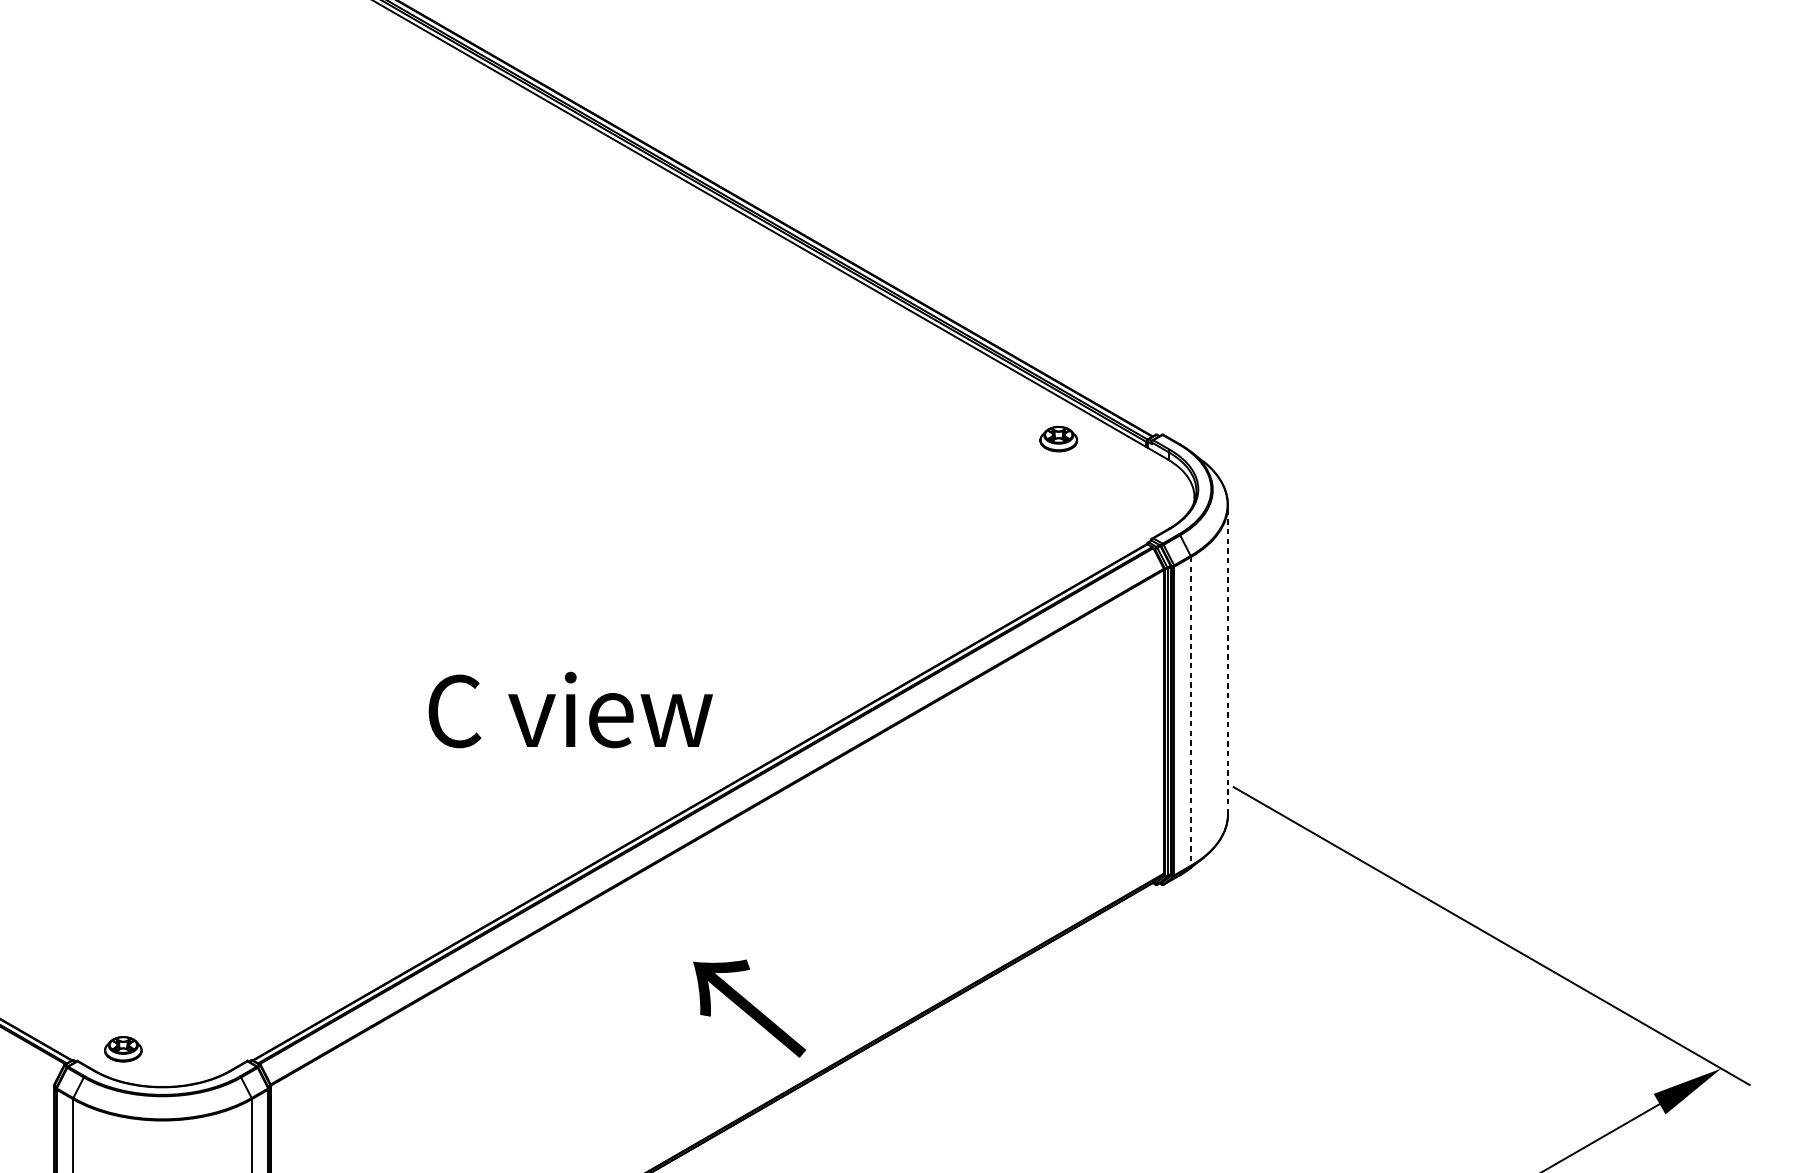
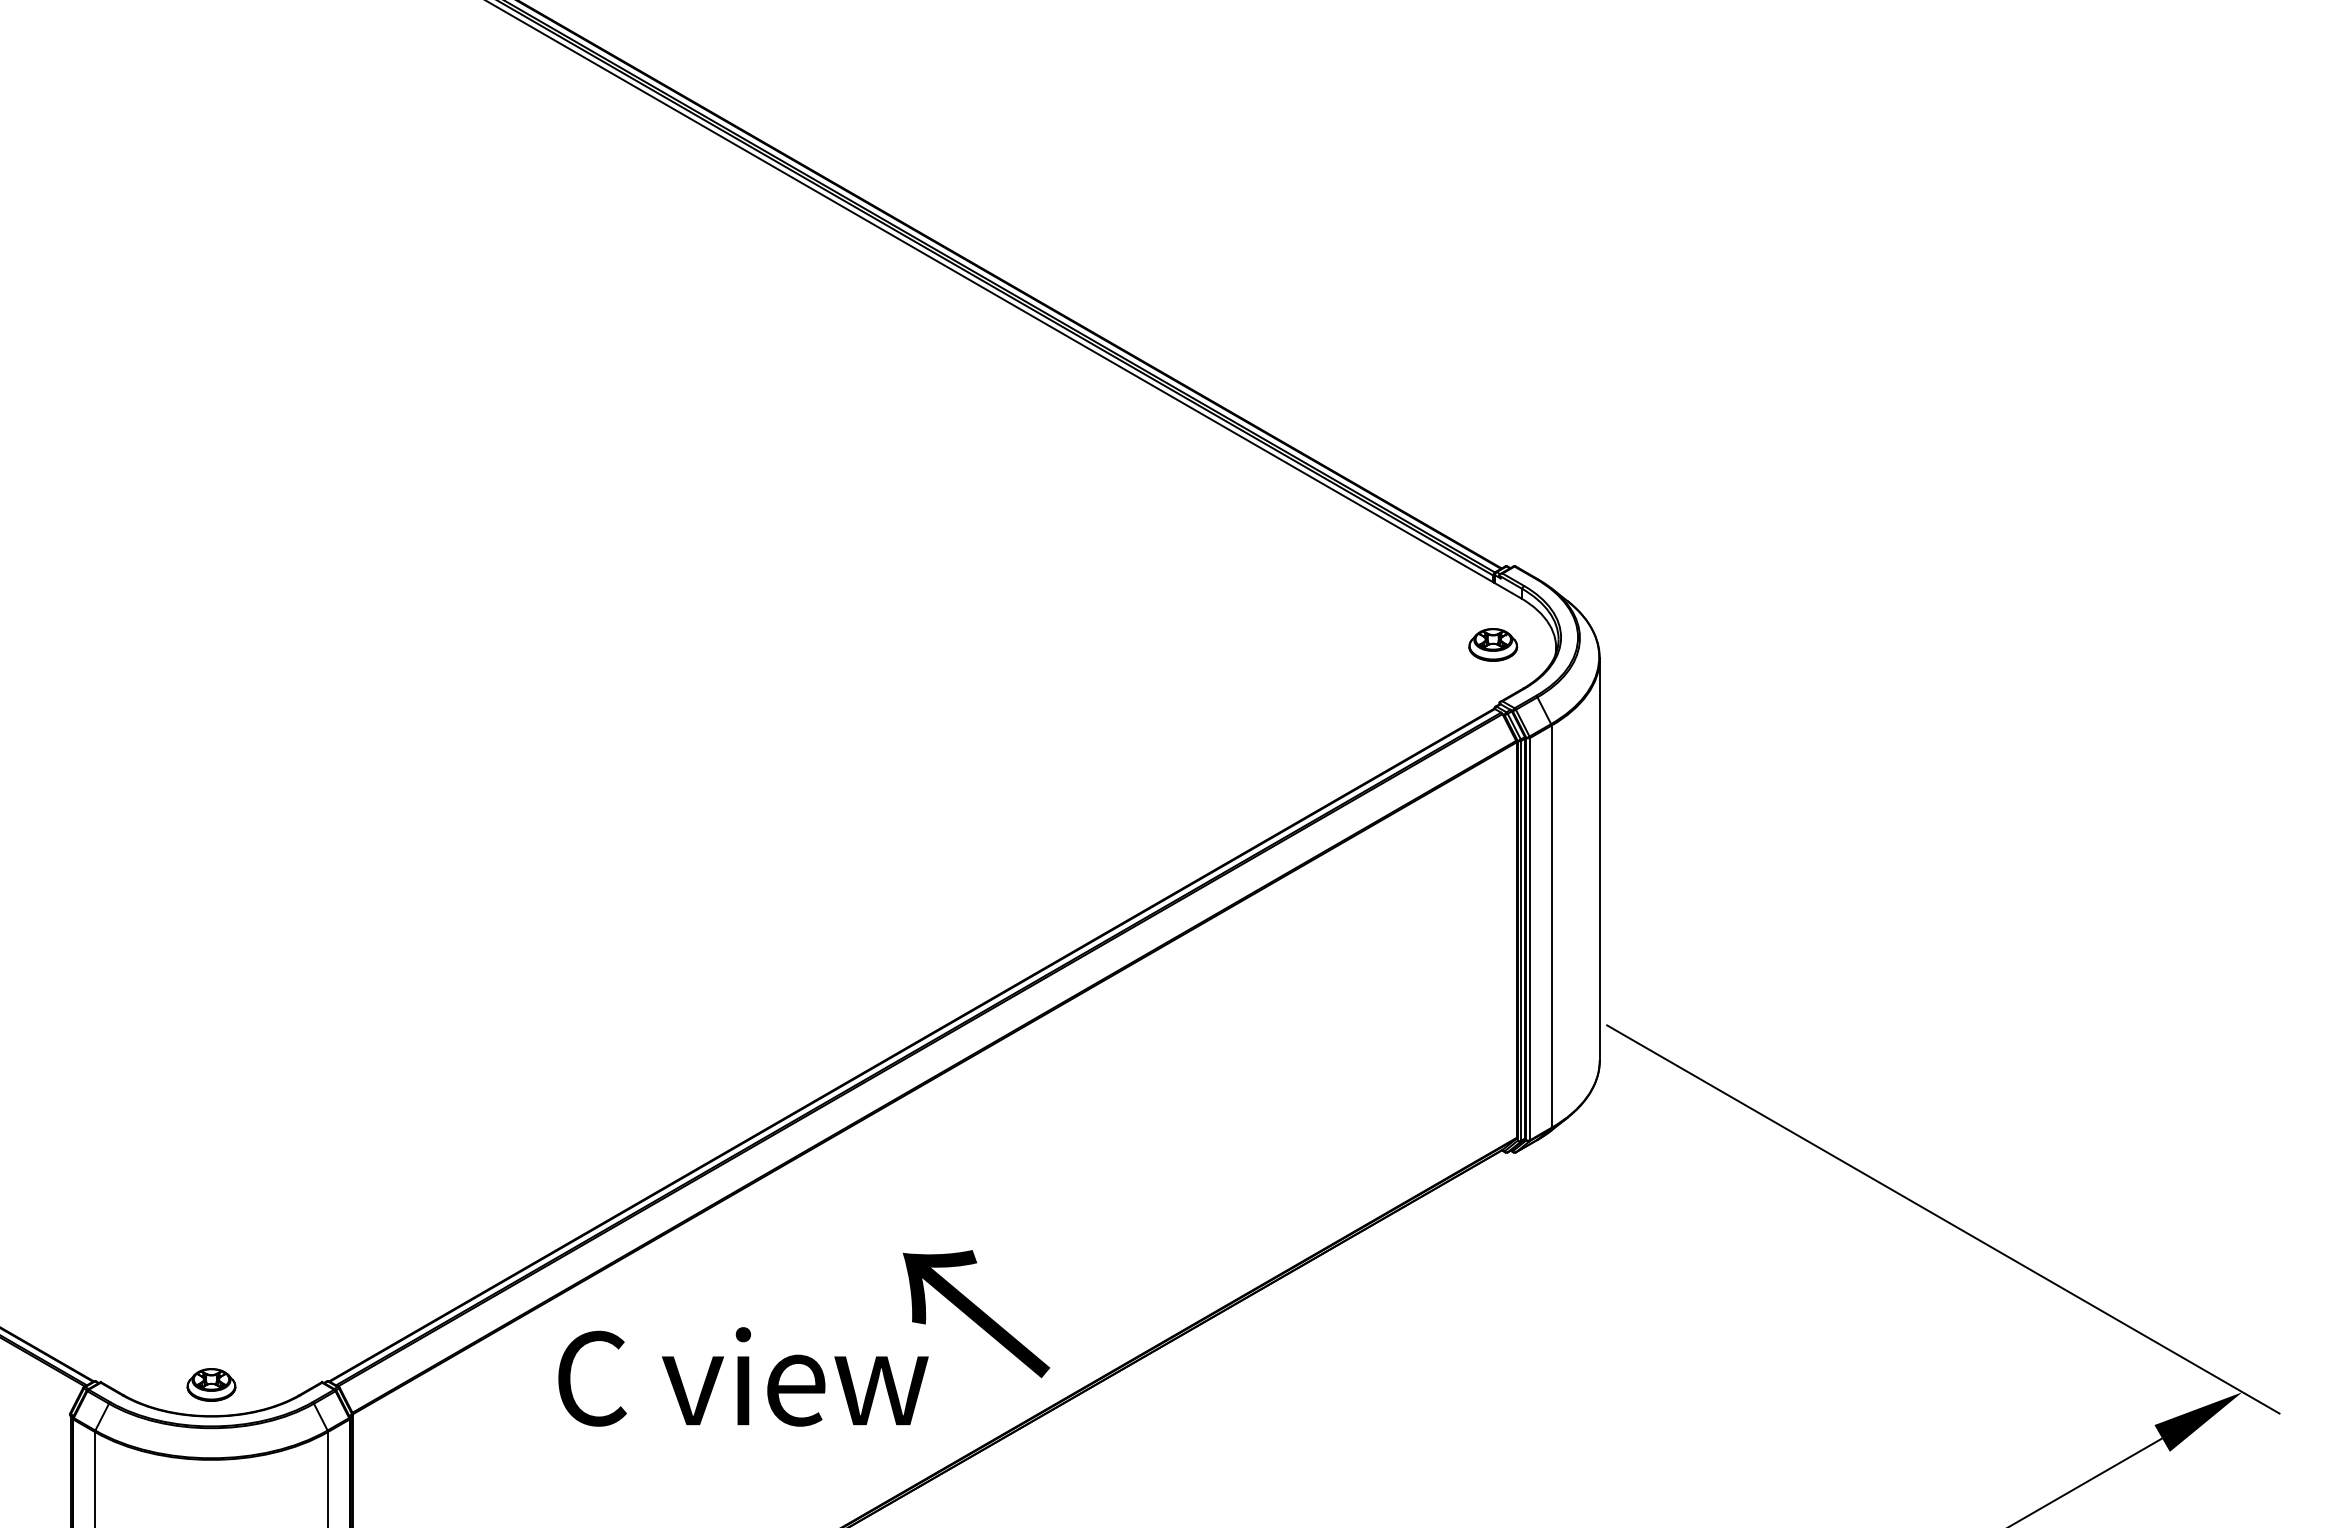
part: (1058, 438) -> (1493, 644), moved
line: (1227, 659) -> (1599, 858), dashed -> solid
text: (570, 709) -> (743, 1376), moved
line: (1190, 711) -> (1551, 927), dashed -> solid
part: (123, 1048) -> (211, 1384), moved

